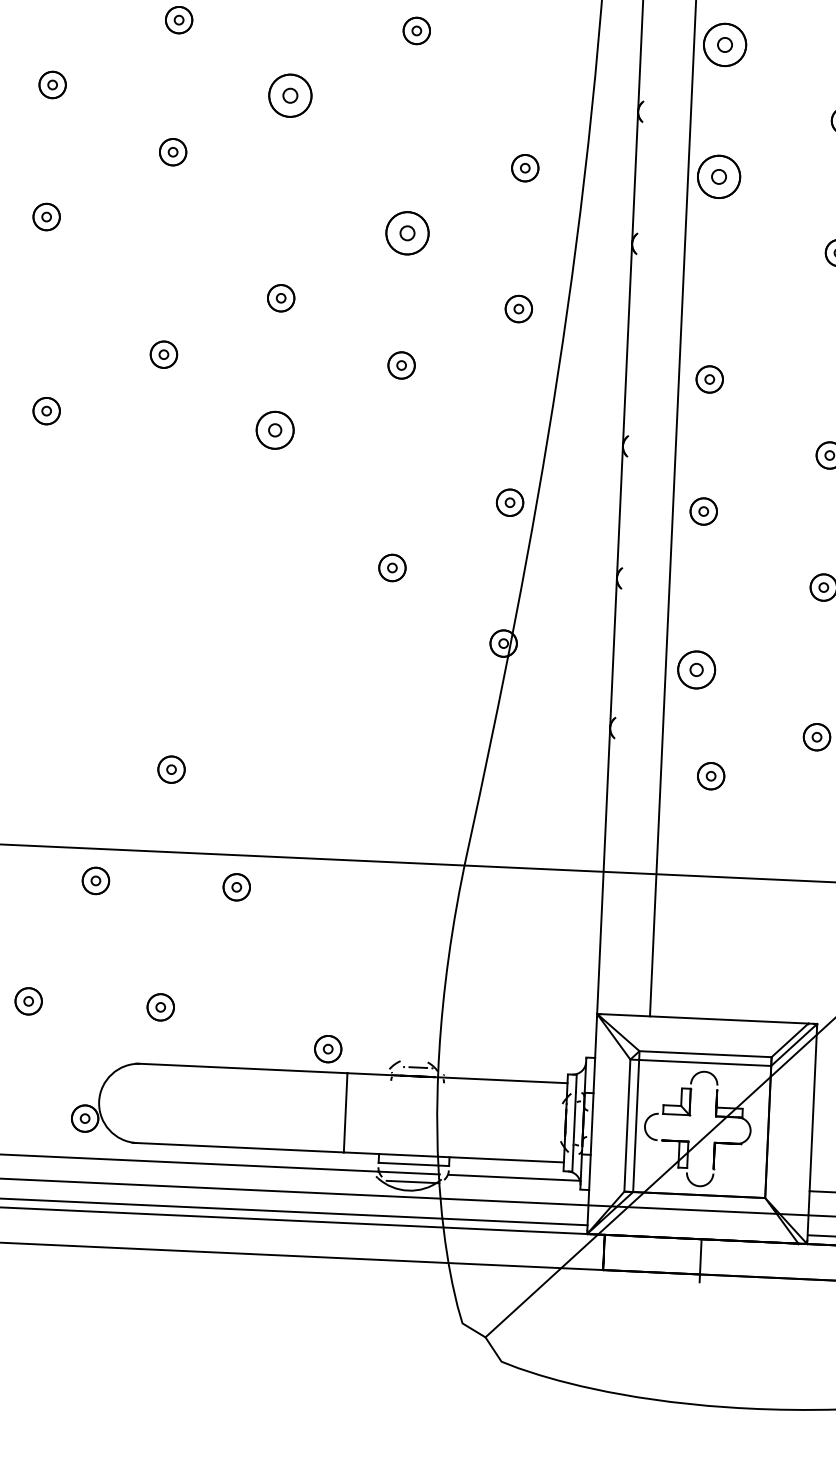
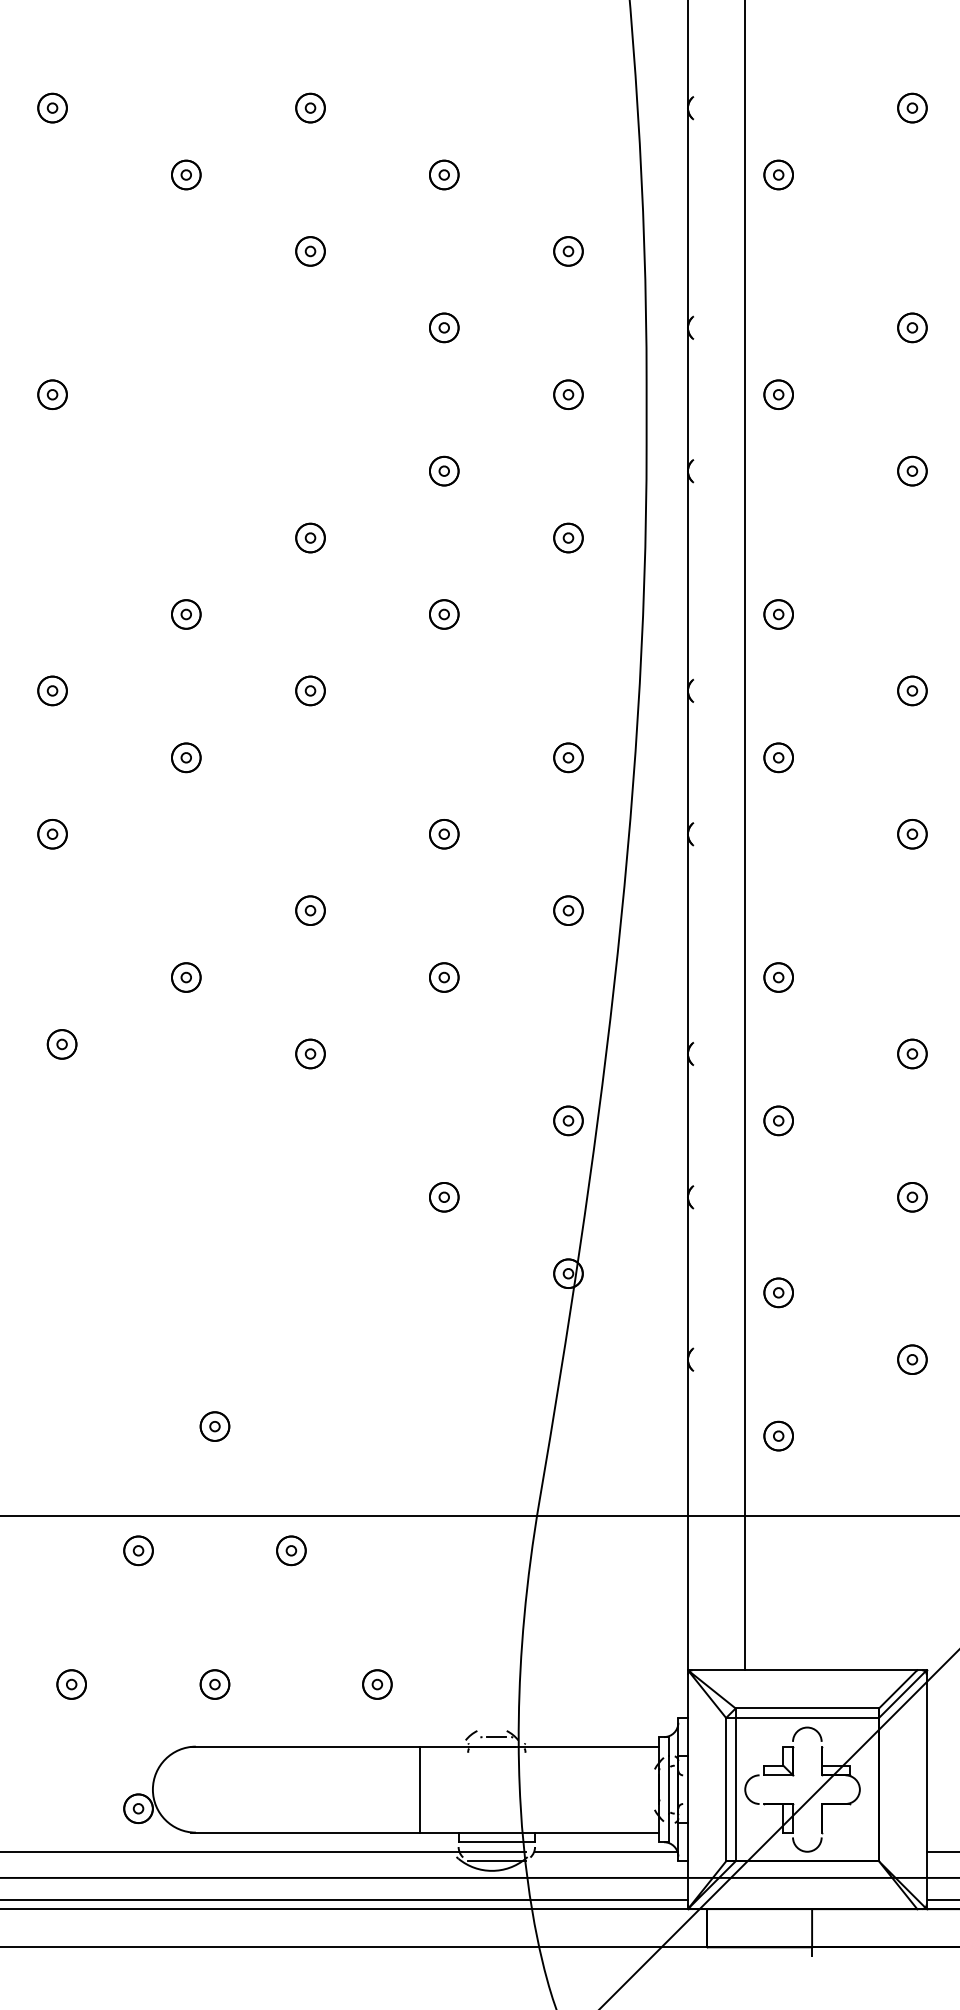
part: (724, 44) -> (778, 614), size x0.62
part: (290, 95) -> (310, 690), size x0.62
part: (718, 176) -> (778, 757), size x0.62
part: (407, 233) -> (444, 834), size x0.62
part: (275, 429) -> (310, 1053), size x0.71
part: (696, 669) -> (778, 1292), size x0.71
part: (710, 775) -> (778, 1435), moved
part: (328, 1049) -> (377, 1684), moved

